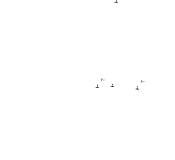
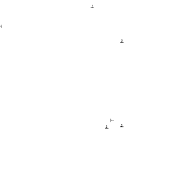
part: (140, 84) -> (149, 123), removed

